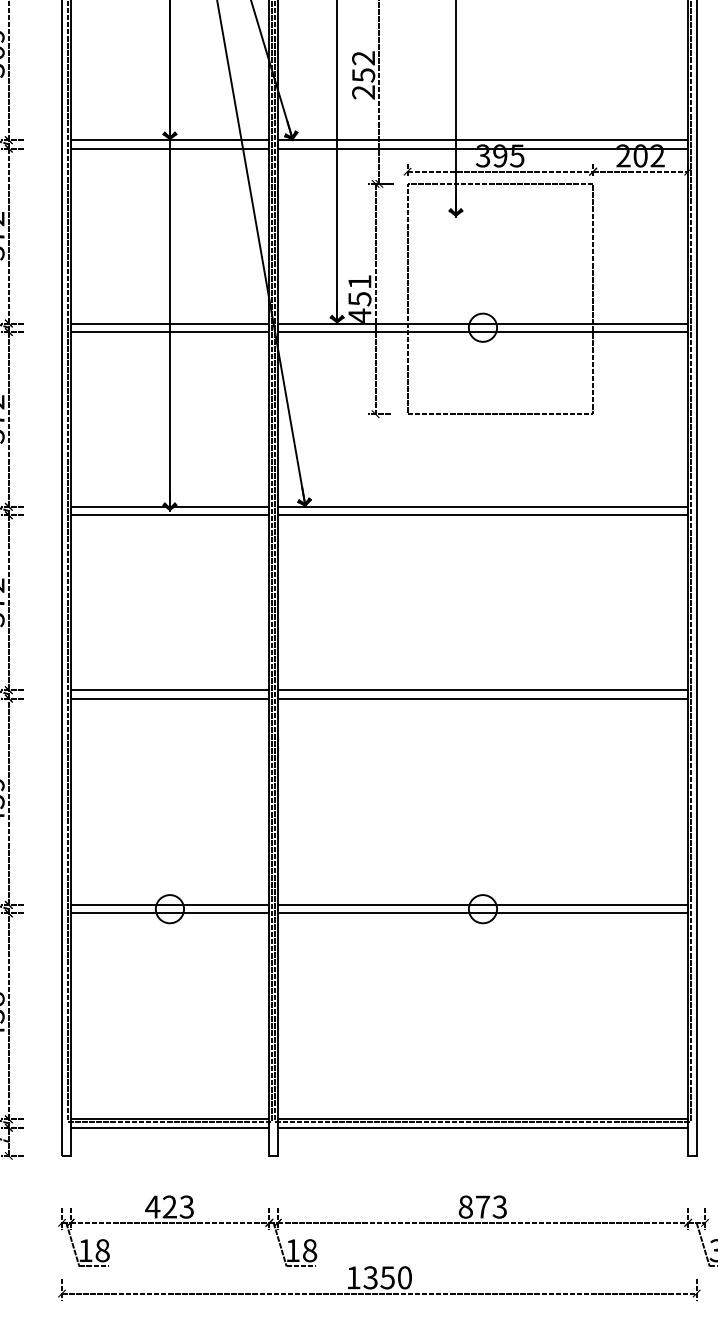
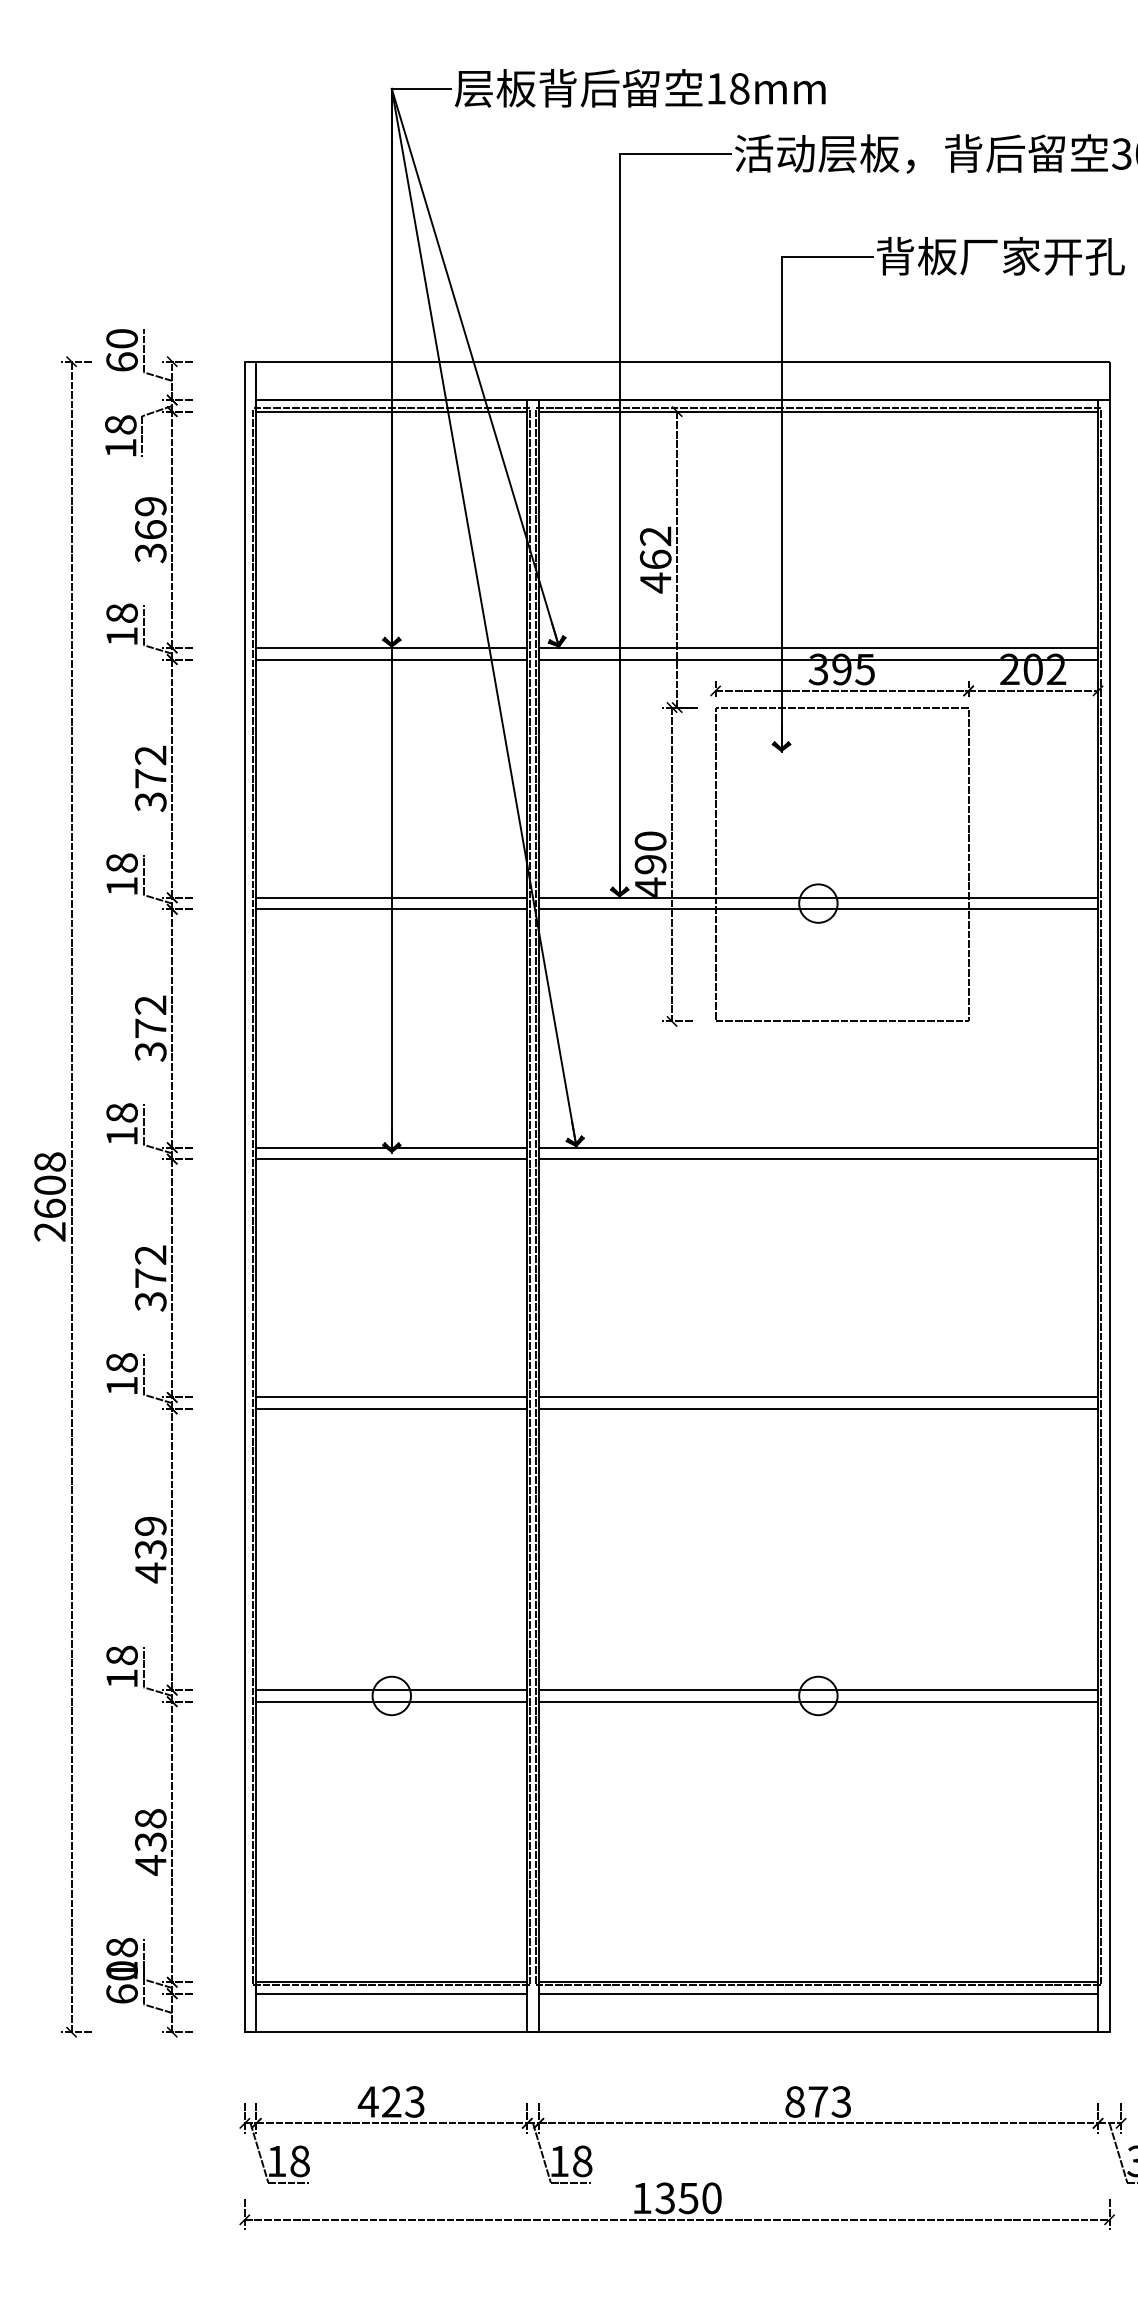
text: (363, 84) -> (655, 571), 252 -> 462
text: (359, 290) -> (650, 852), 451 -> 490
line: (378, 1156) -> (676, 2032), added

